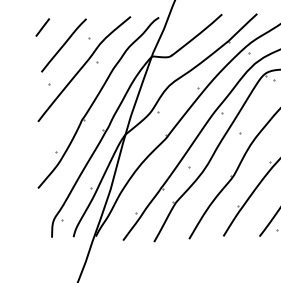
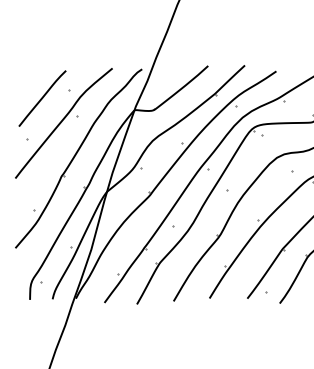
line: (41, 27) -> (19, 79), removed

